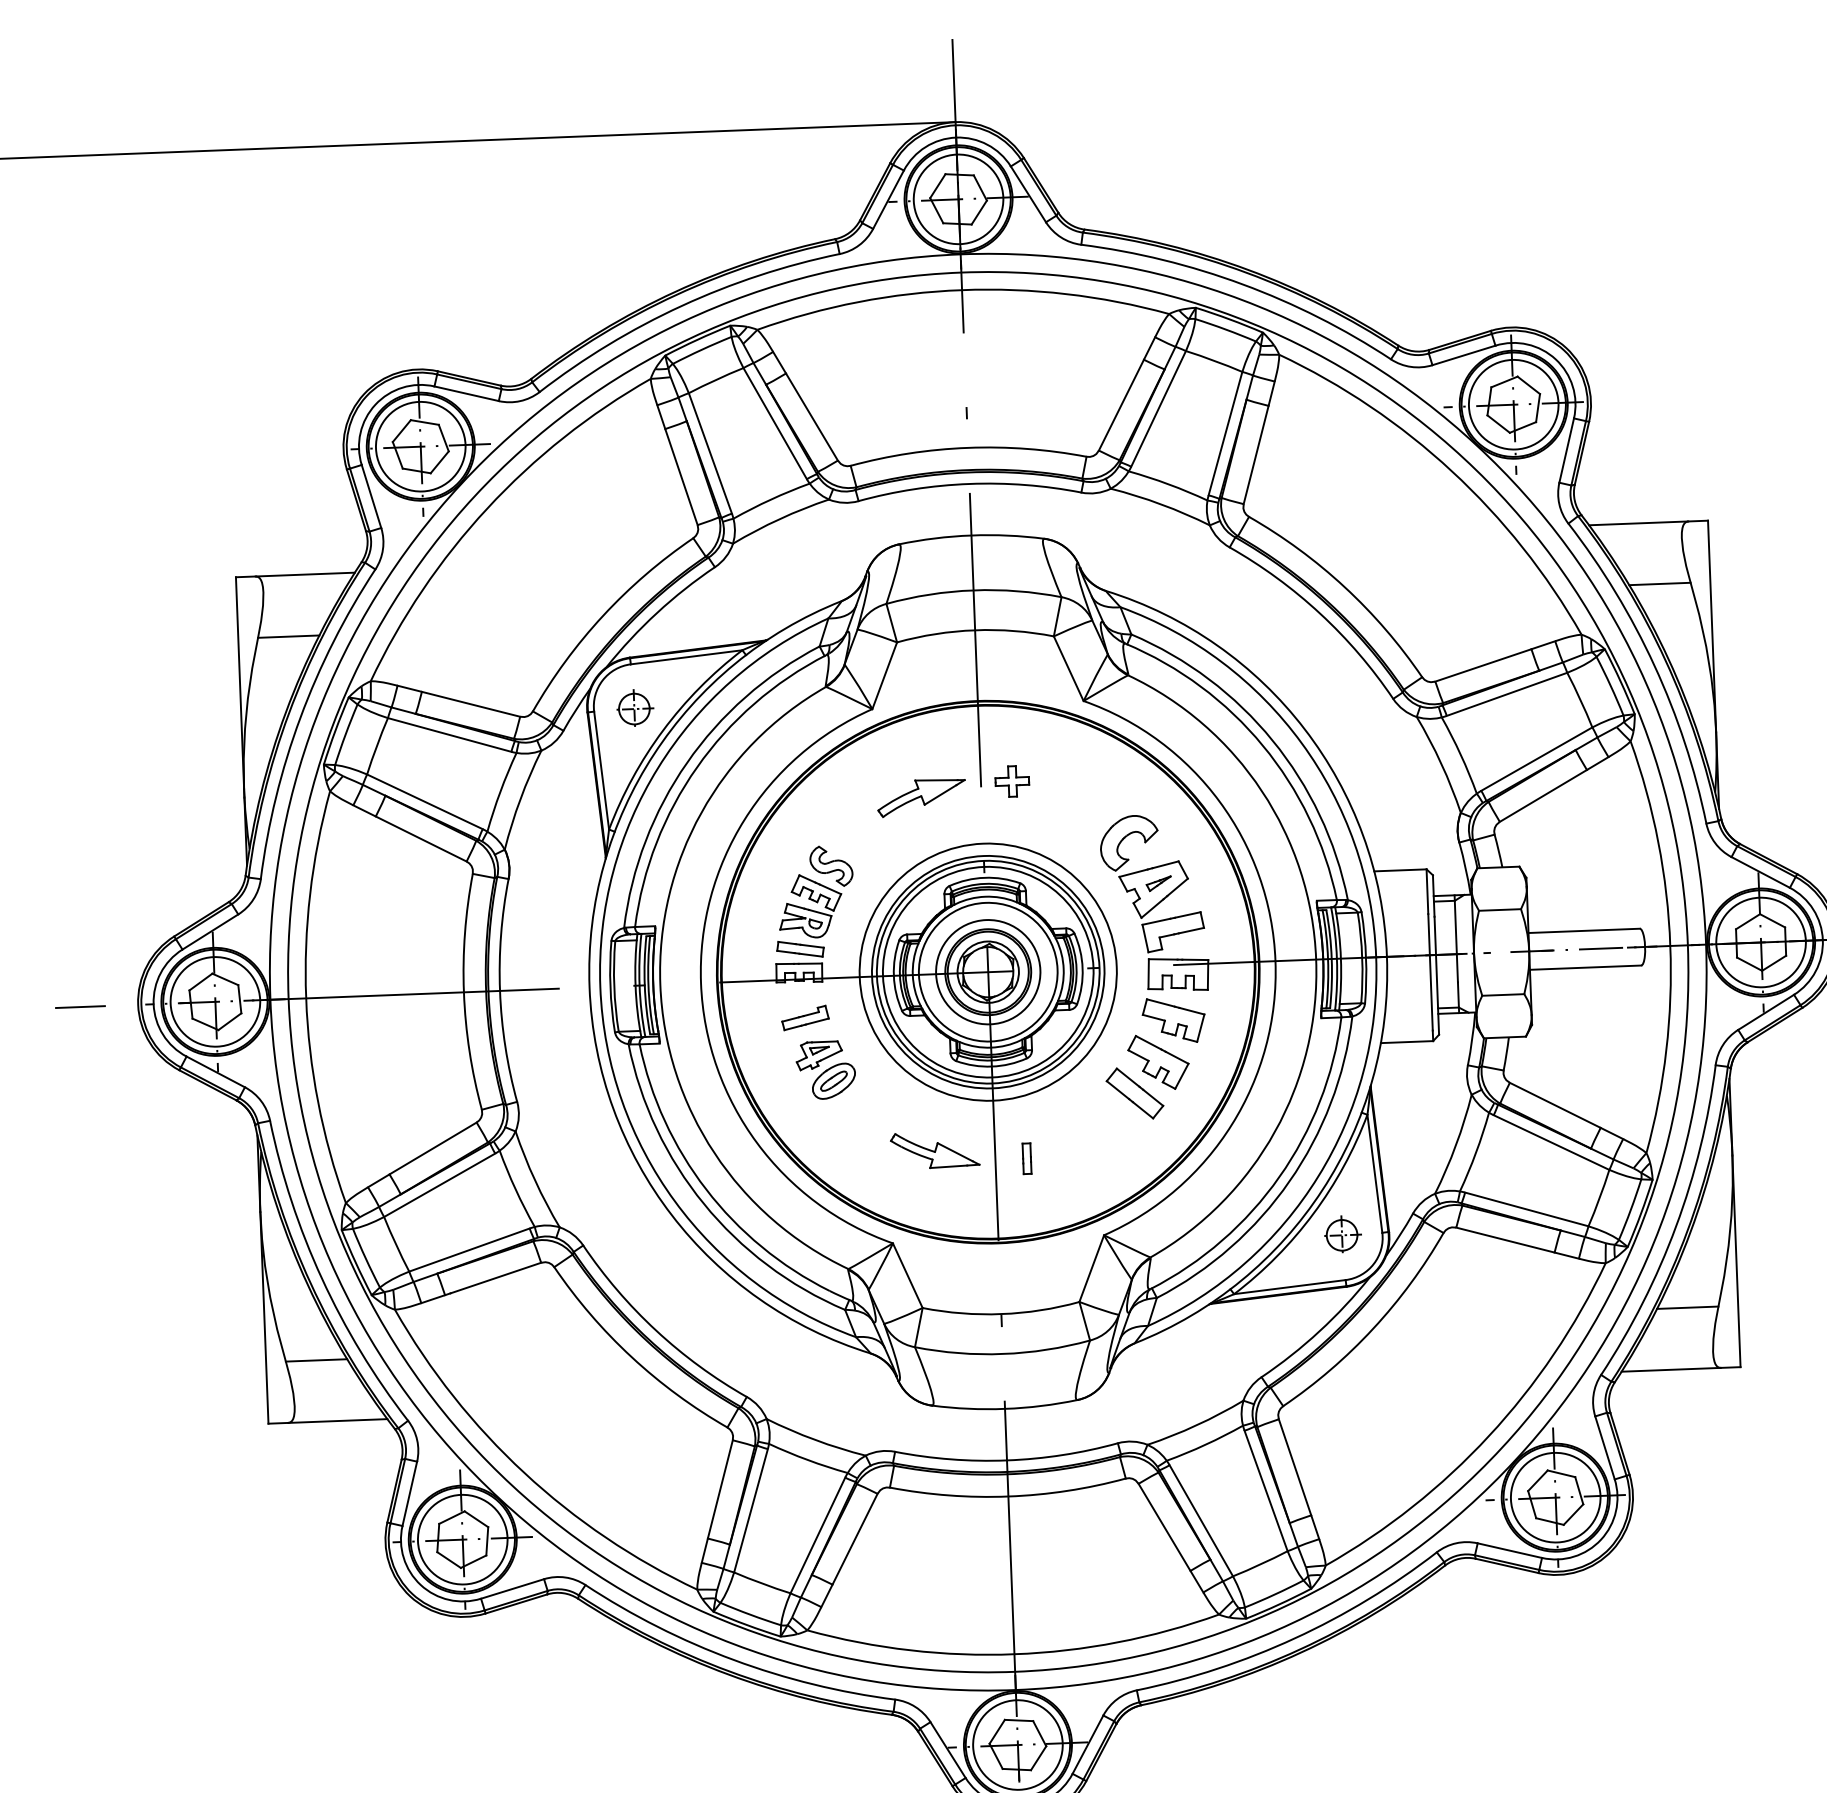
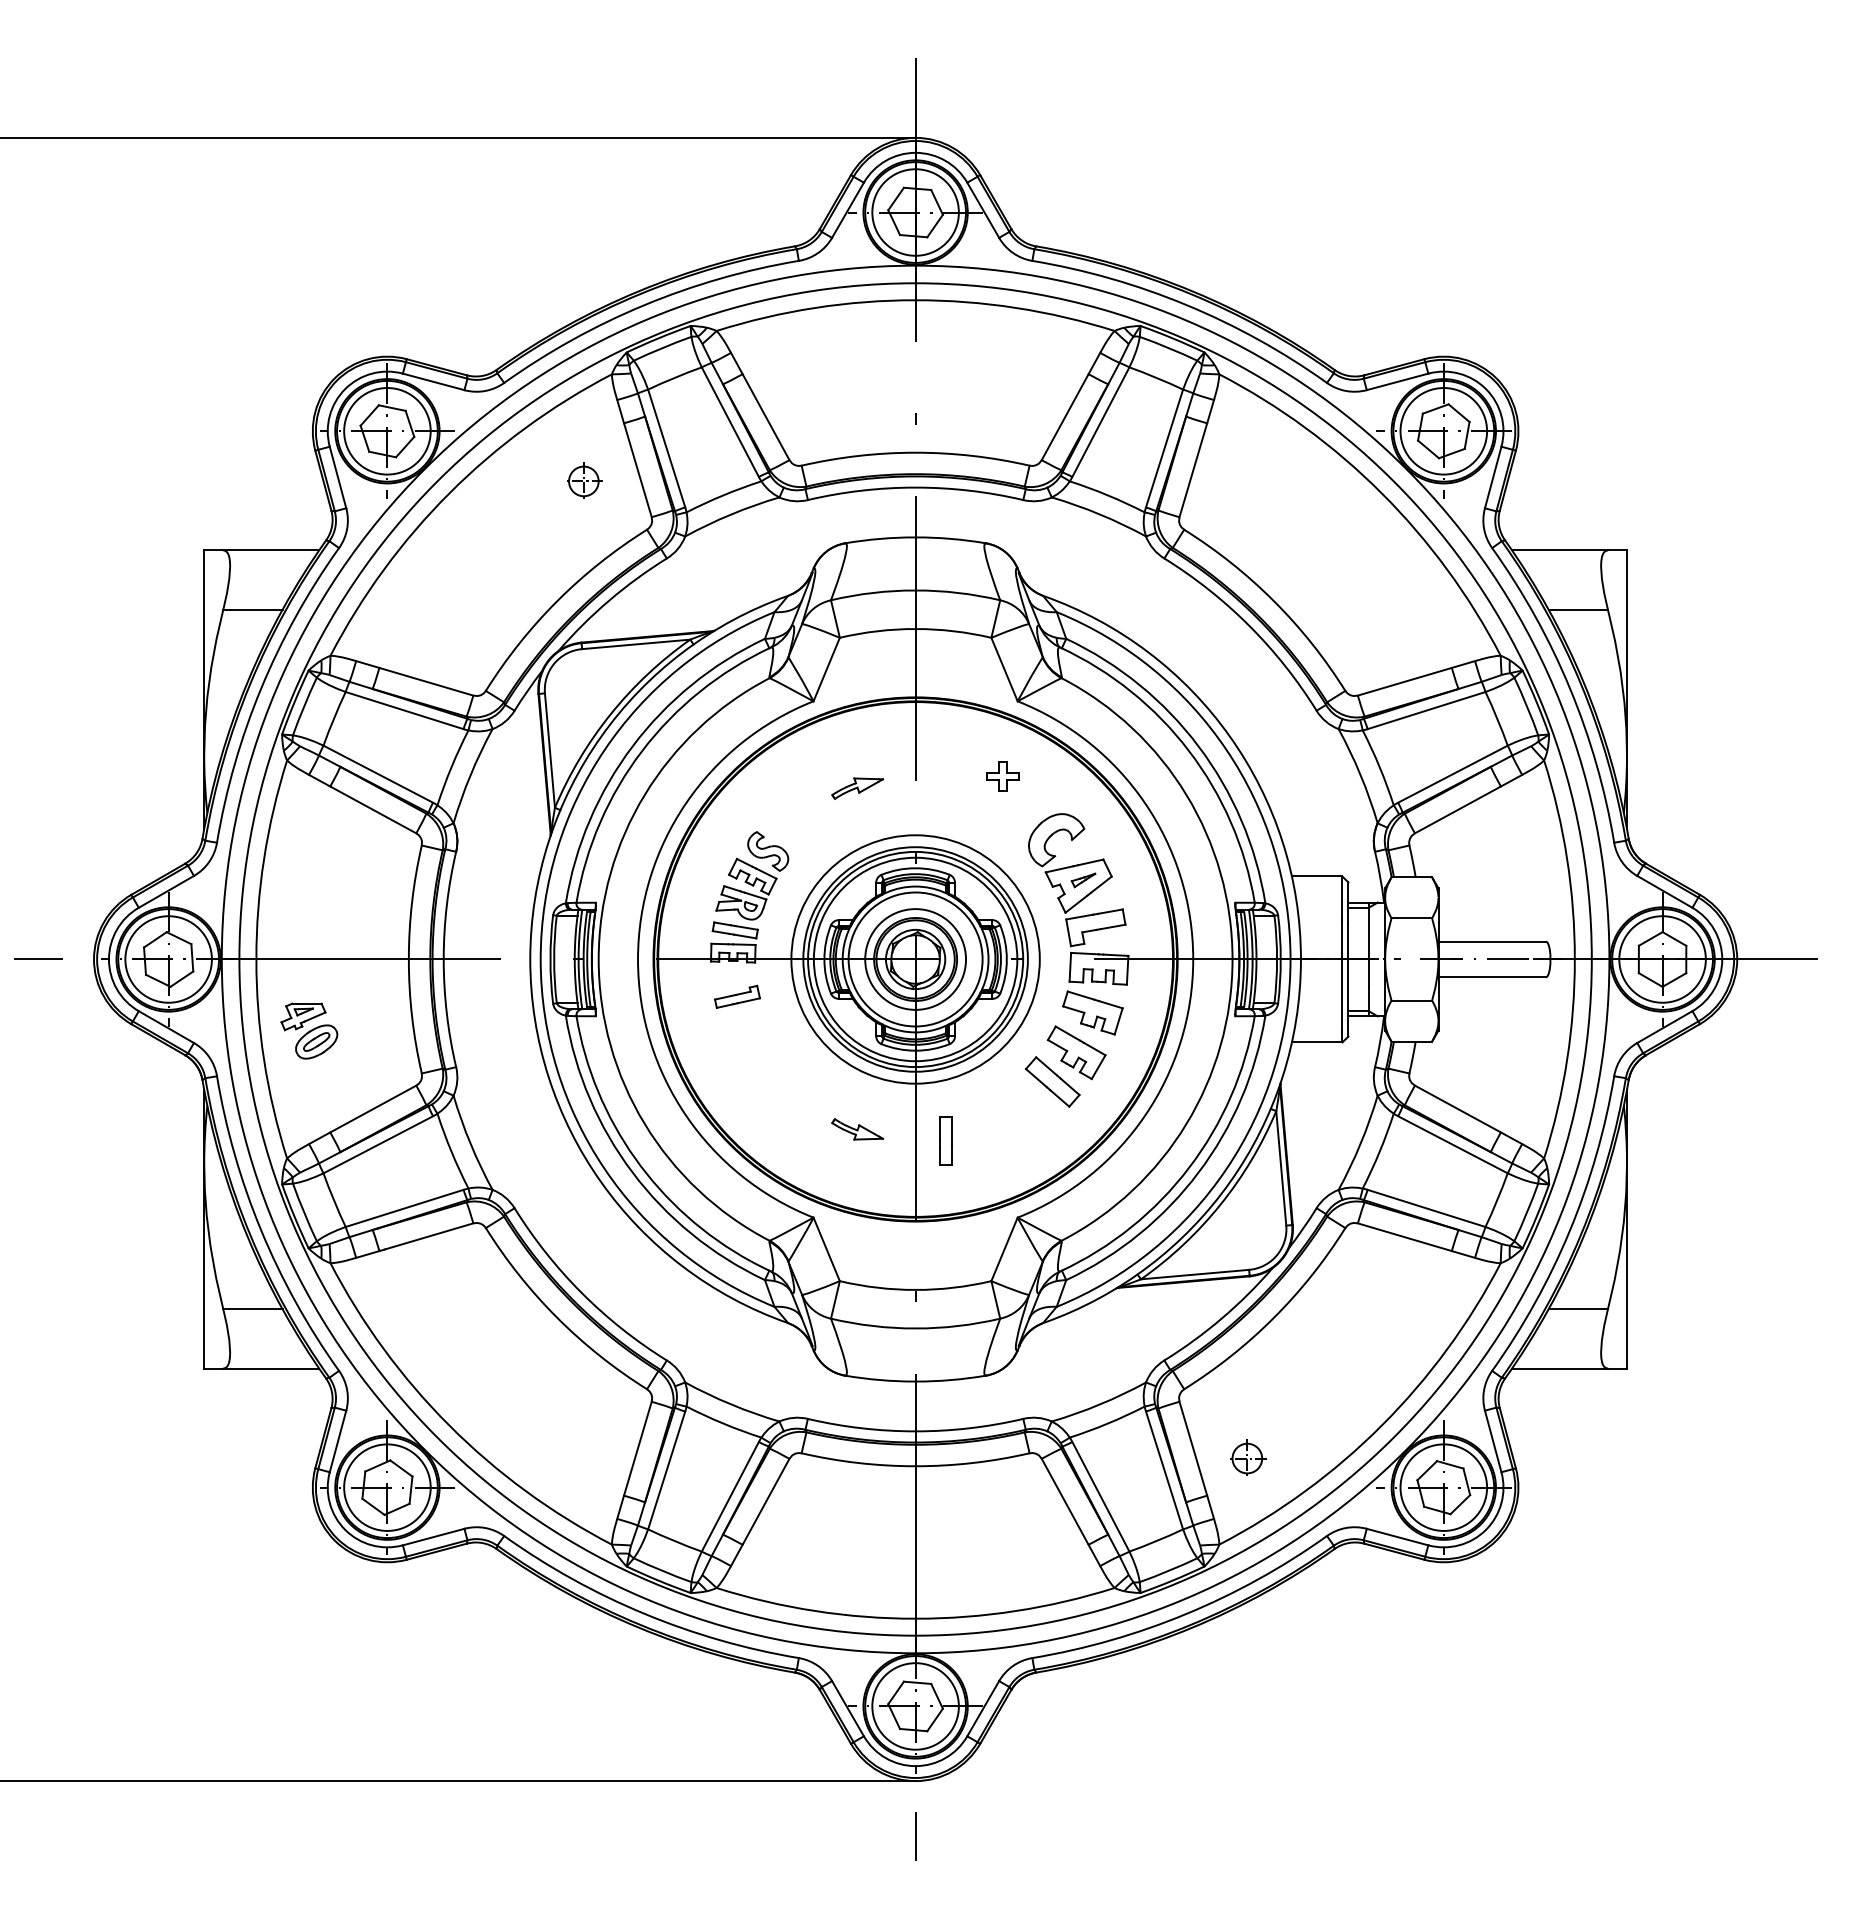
part: (635, 708) -> (584, 480), moved
part: (1011, 781) -> (1002, 776), moved
part: (921, 797) -> (857, 788), size x0.6
part: (826, 1069) -> (309, 1030), moved
part: (934, 1150) -> (857, 1129), size x0.6
part: (1026, 1158) -> (945, 1140), size x1.6
part: (1343, 1234) -> (1248, 1457), moved

